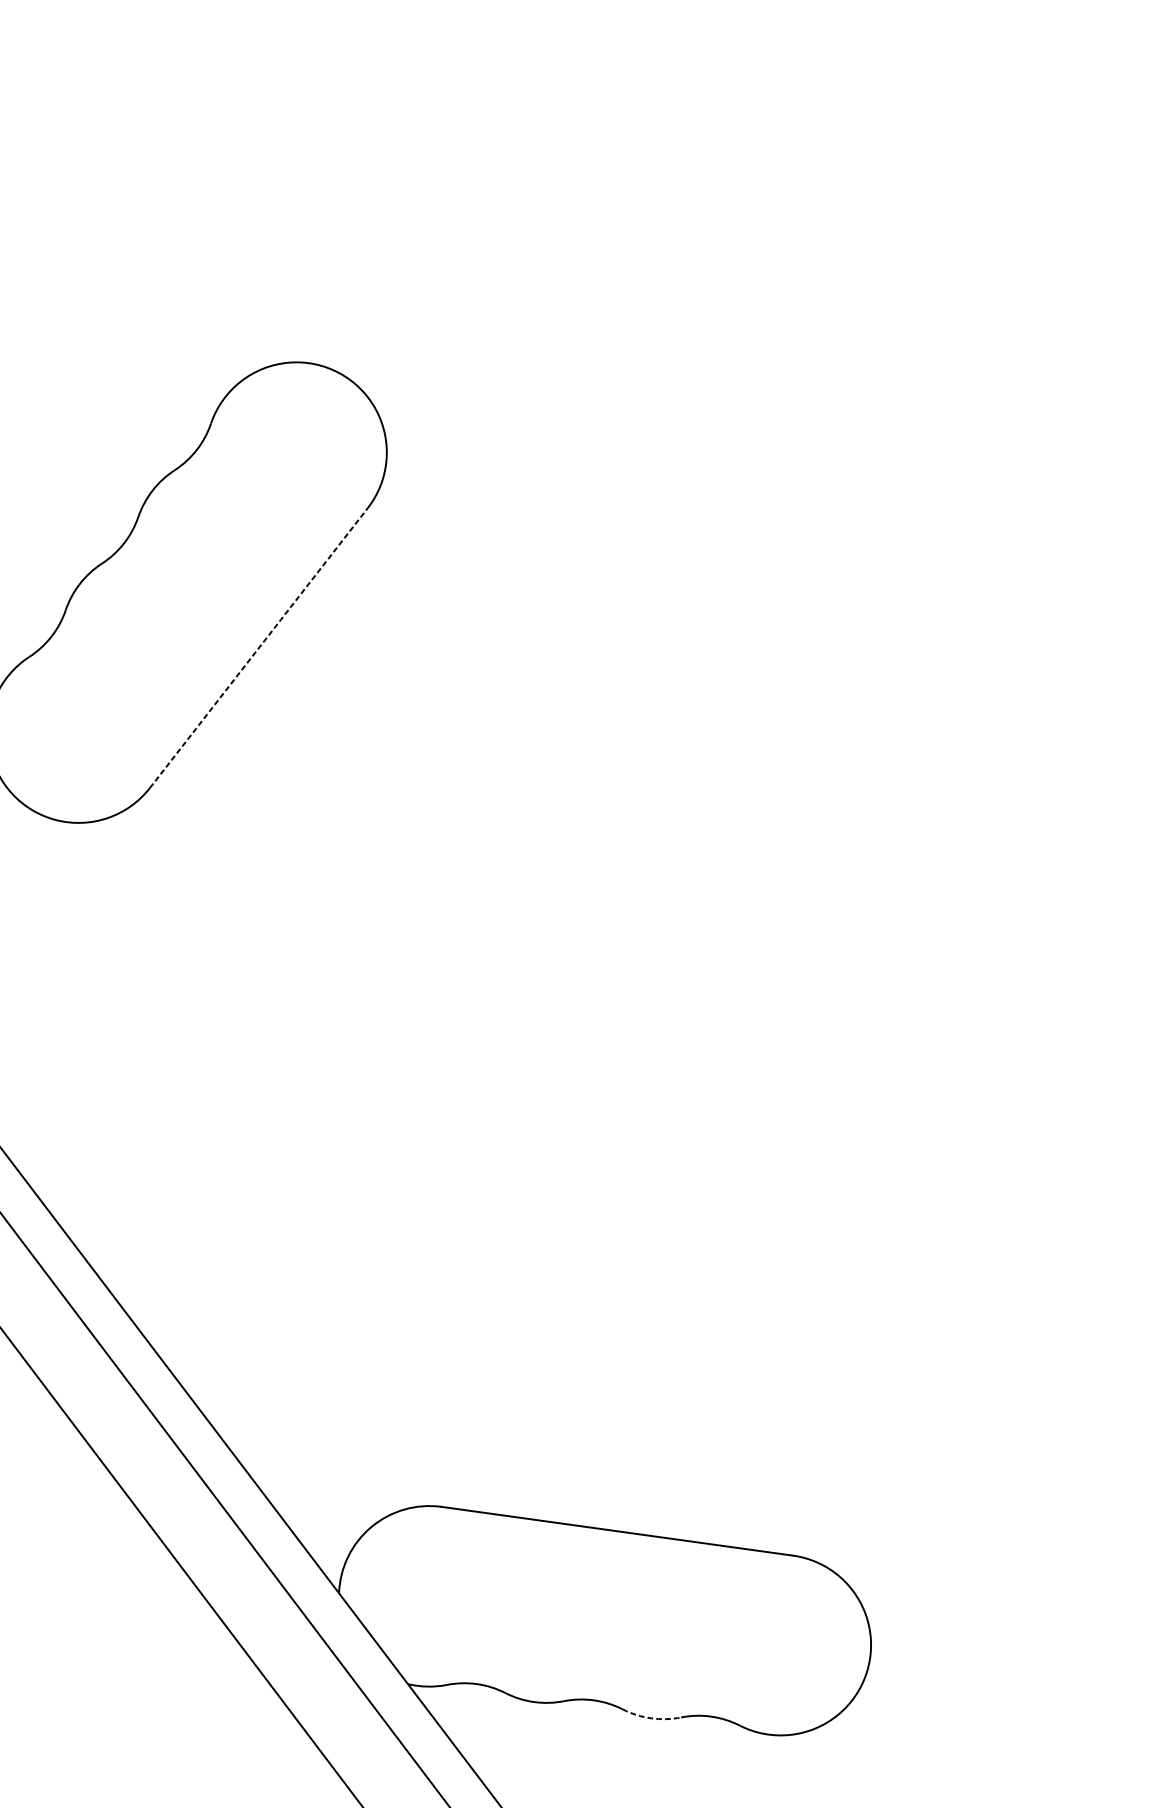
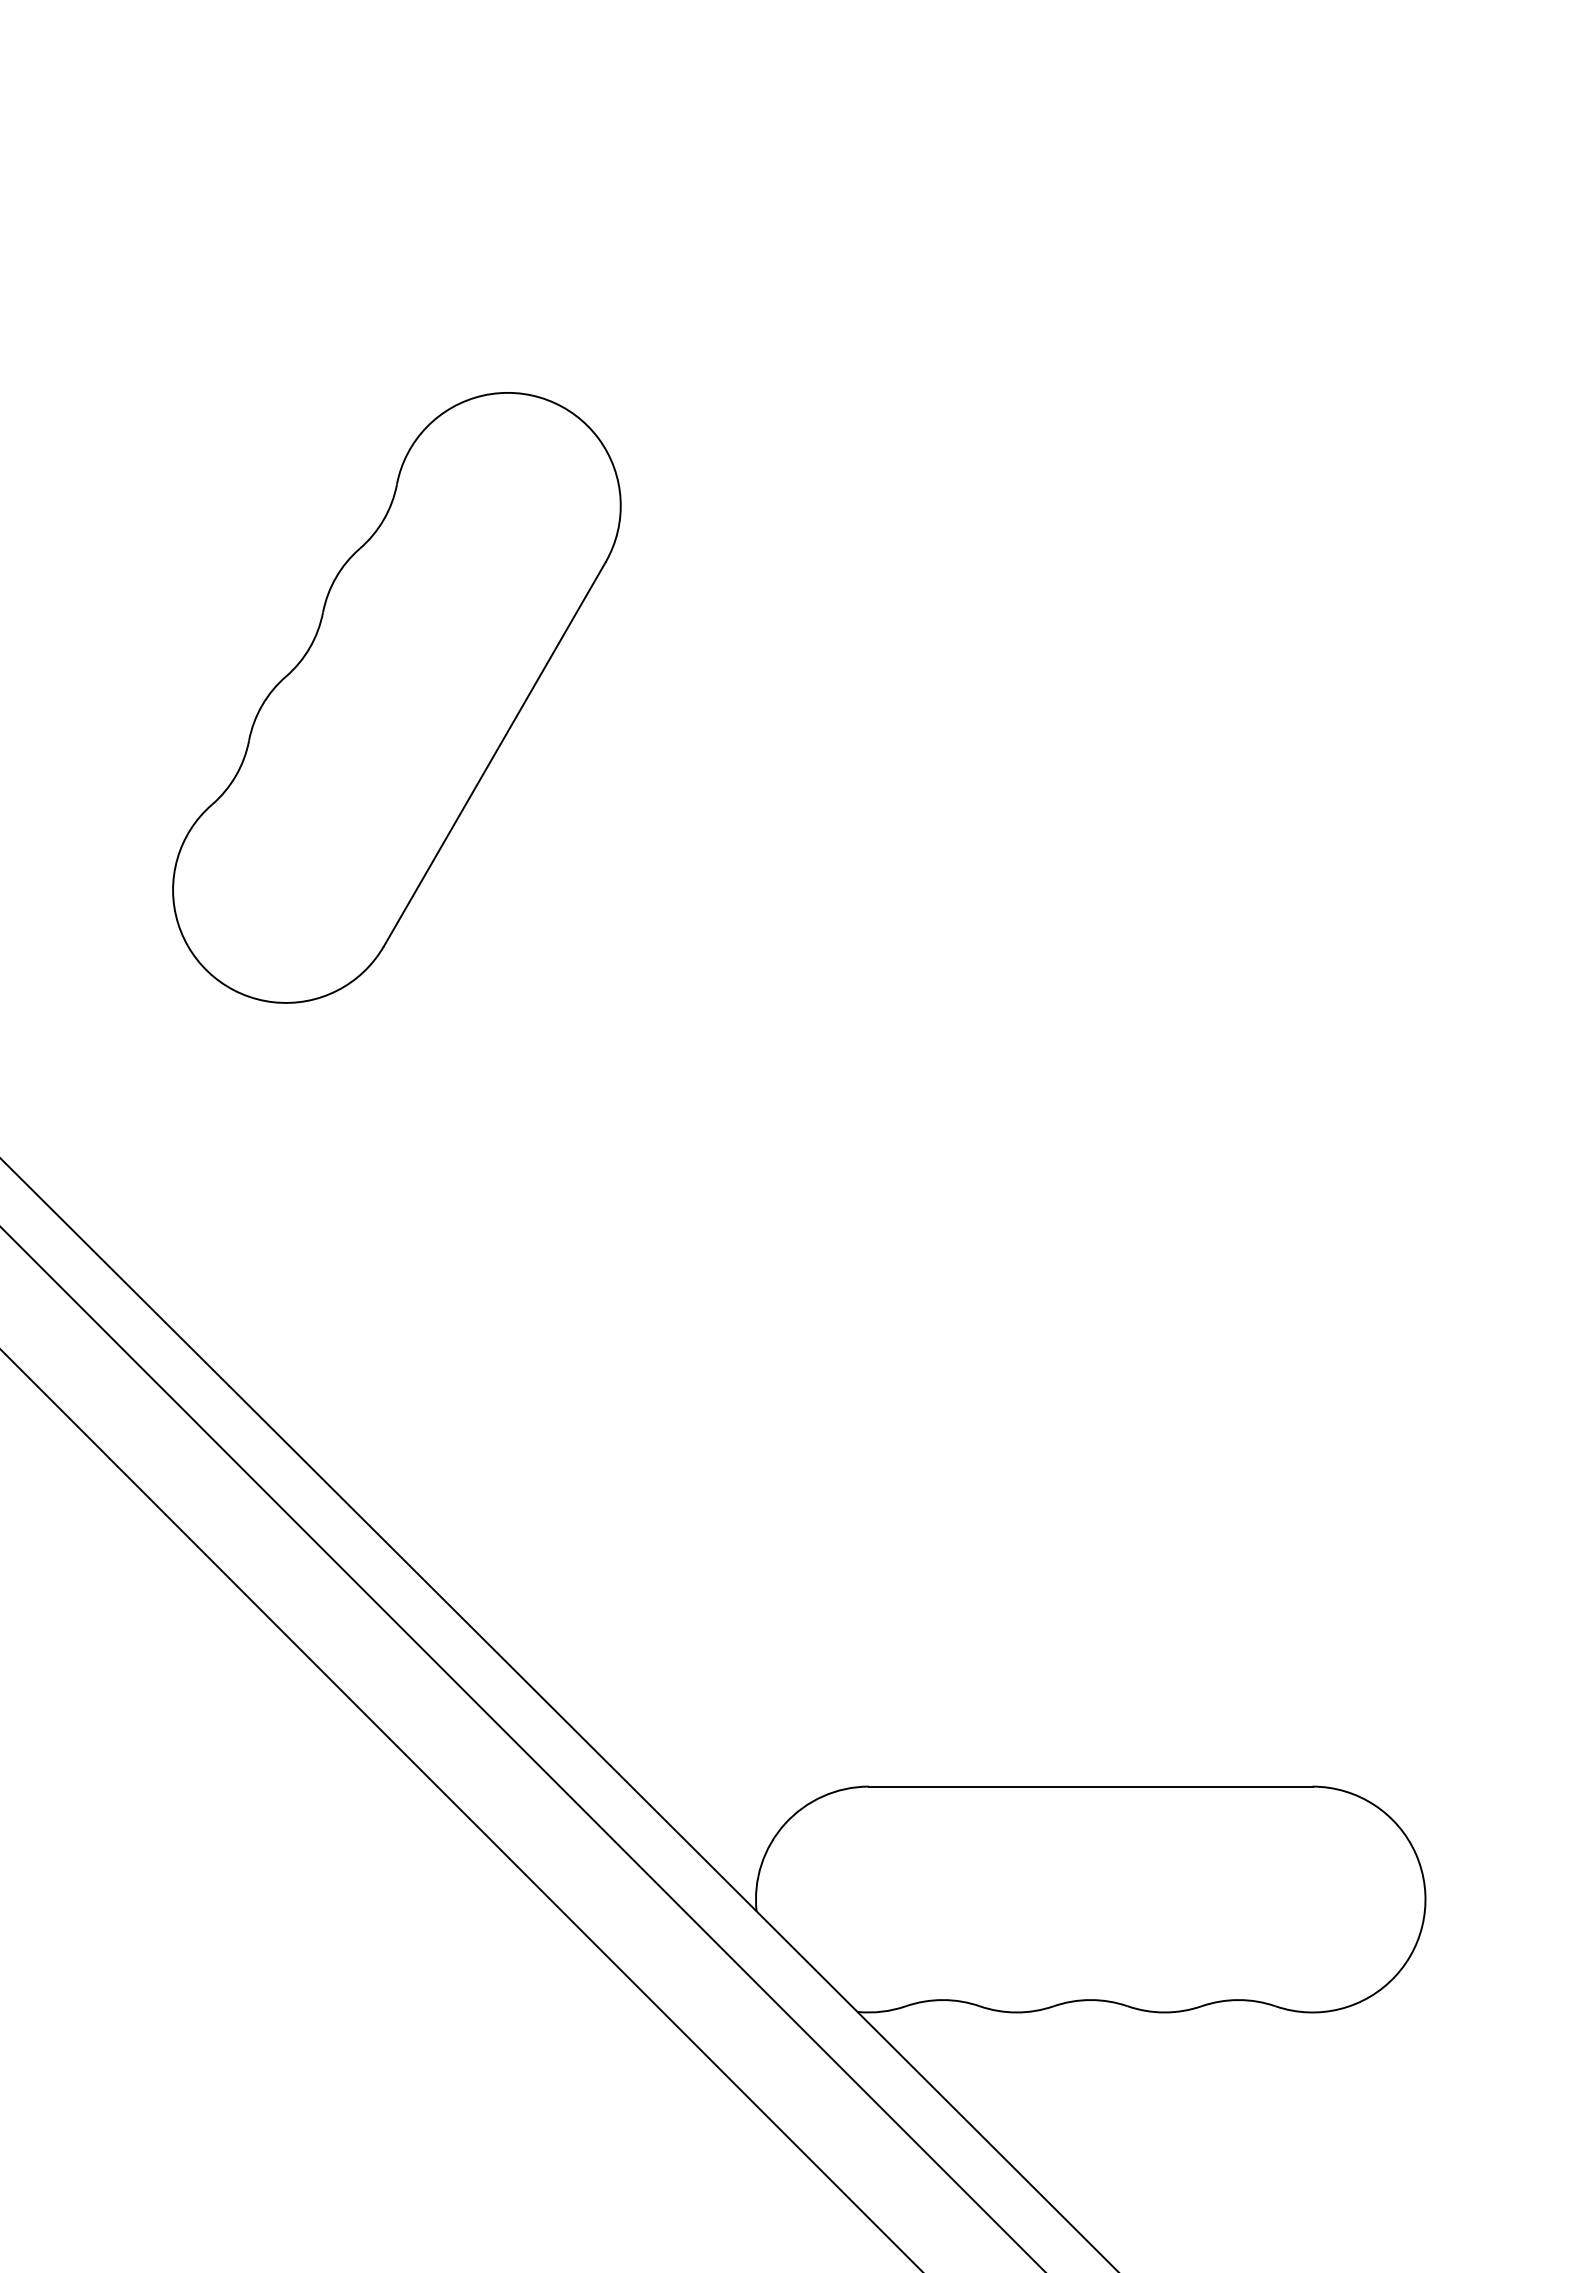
line: (258, 648) -> (494, 754), dashed -> solid
arc: (651, 1718) -> (1164, 2012), dashed -> solid

